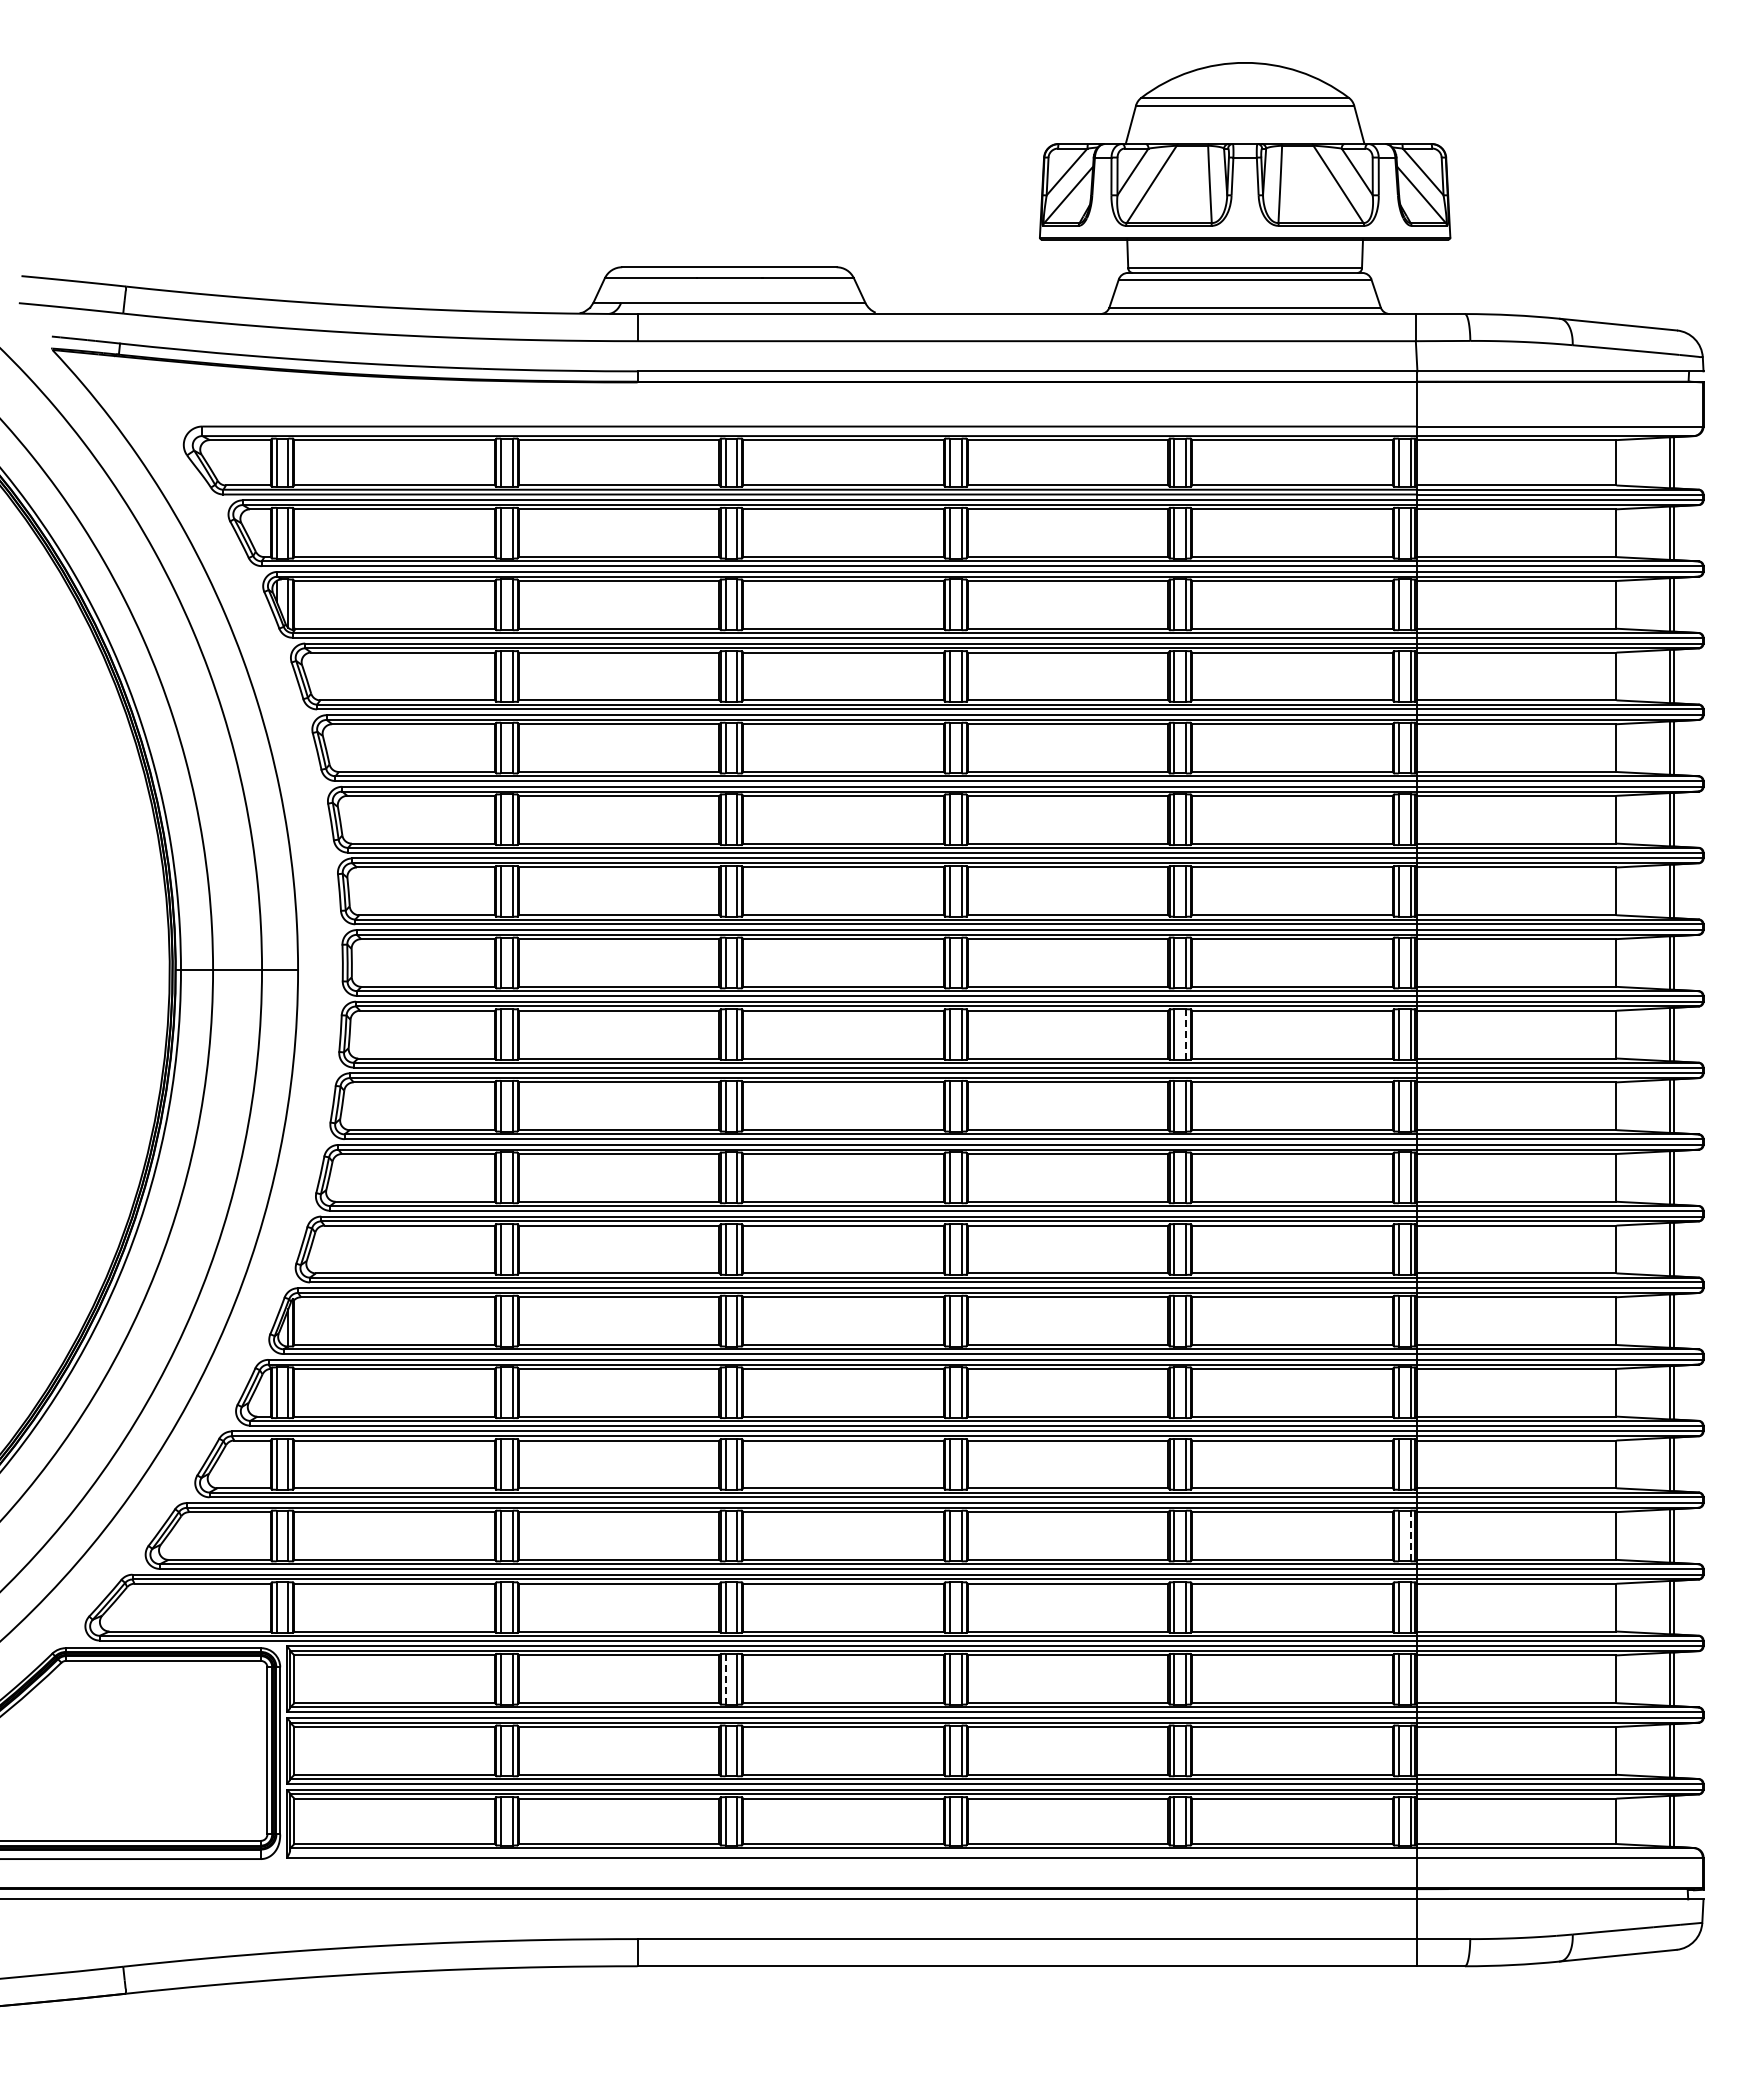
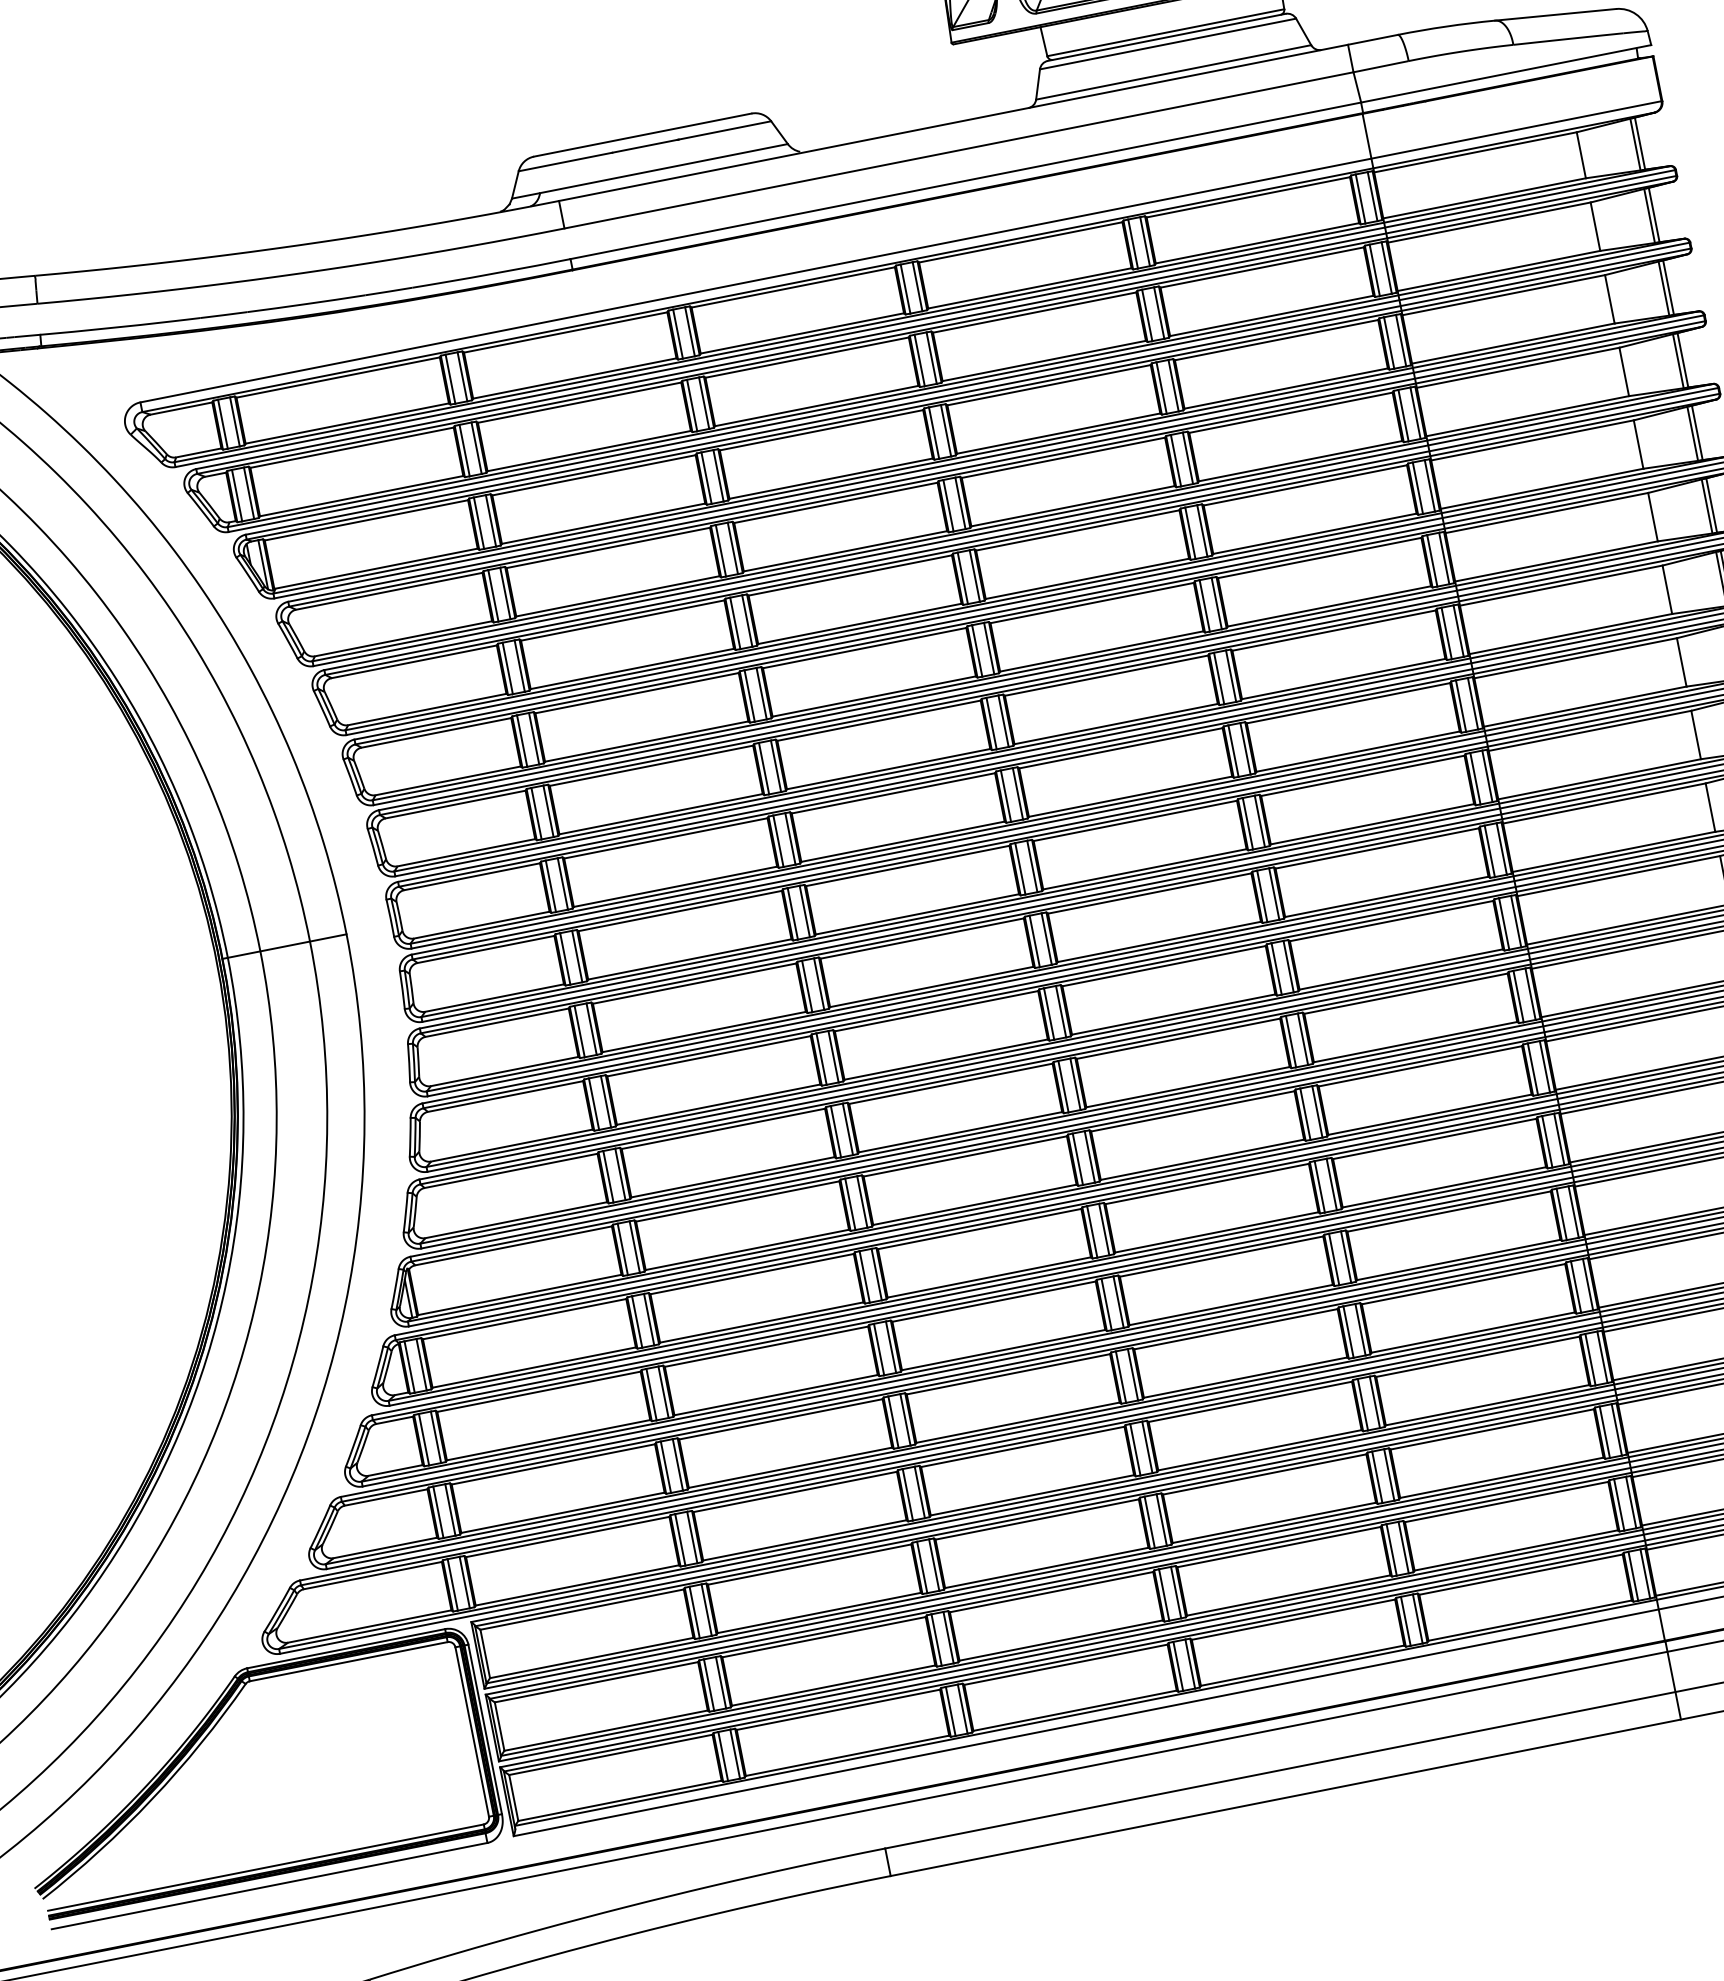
line: (1186, 1034) -> (1260, 821), dashed -> solid
line: (1410, 1535) -> (1587, 1284), dashed -> solid
line: (725, 1679) -> (922, 1567), dashed -> solid

